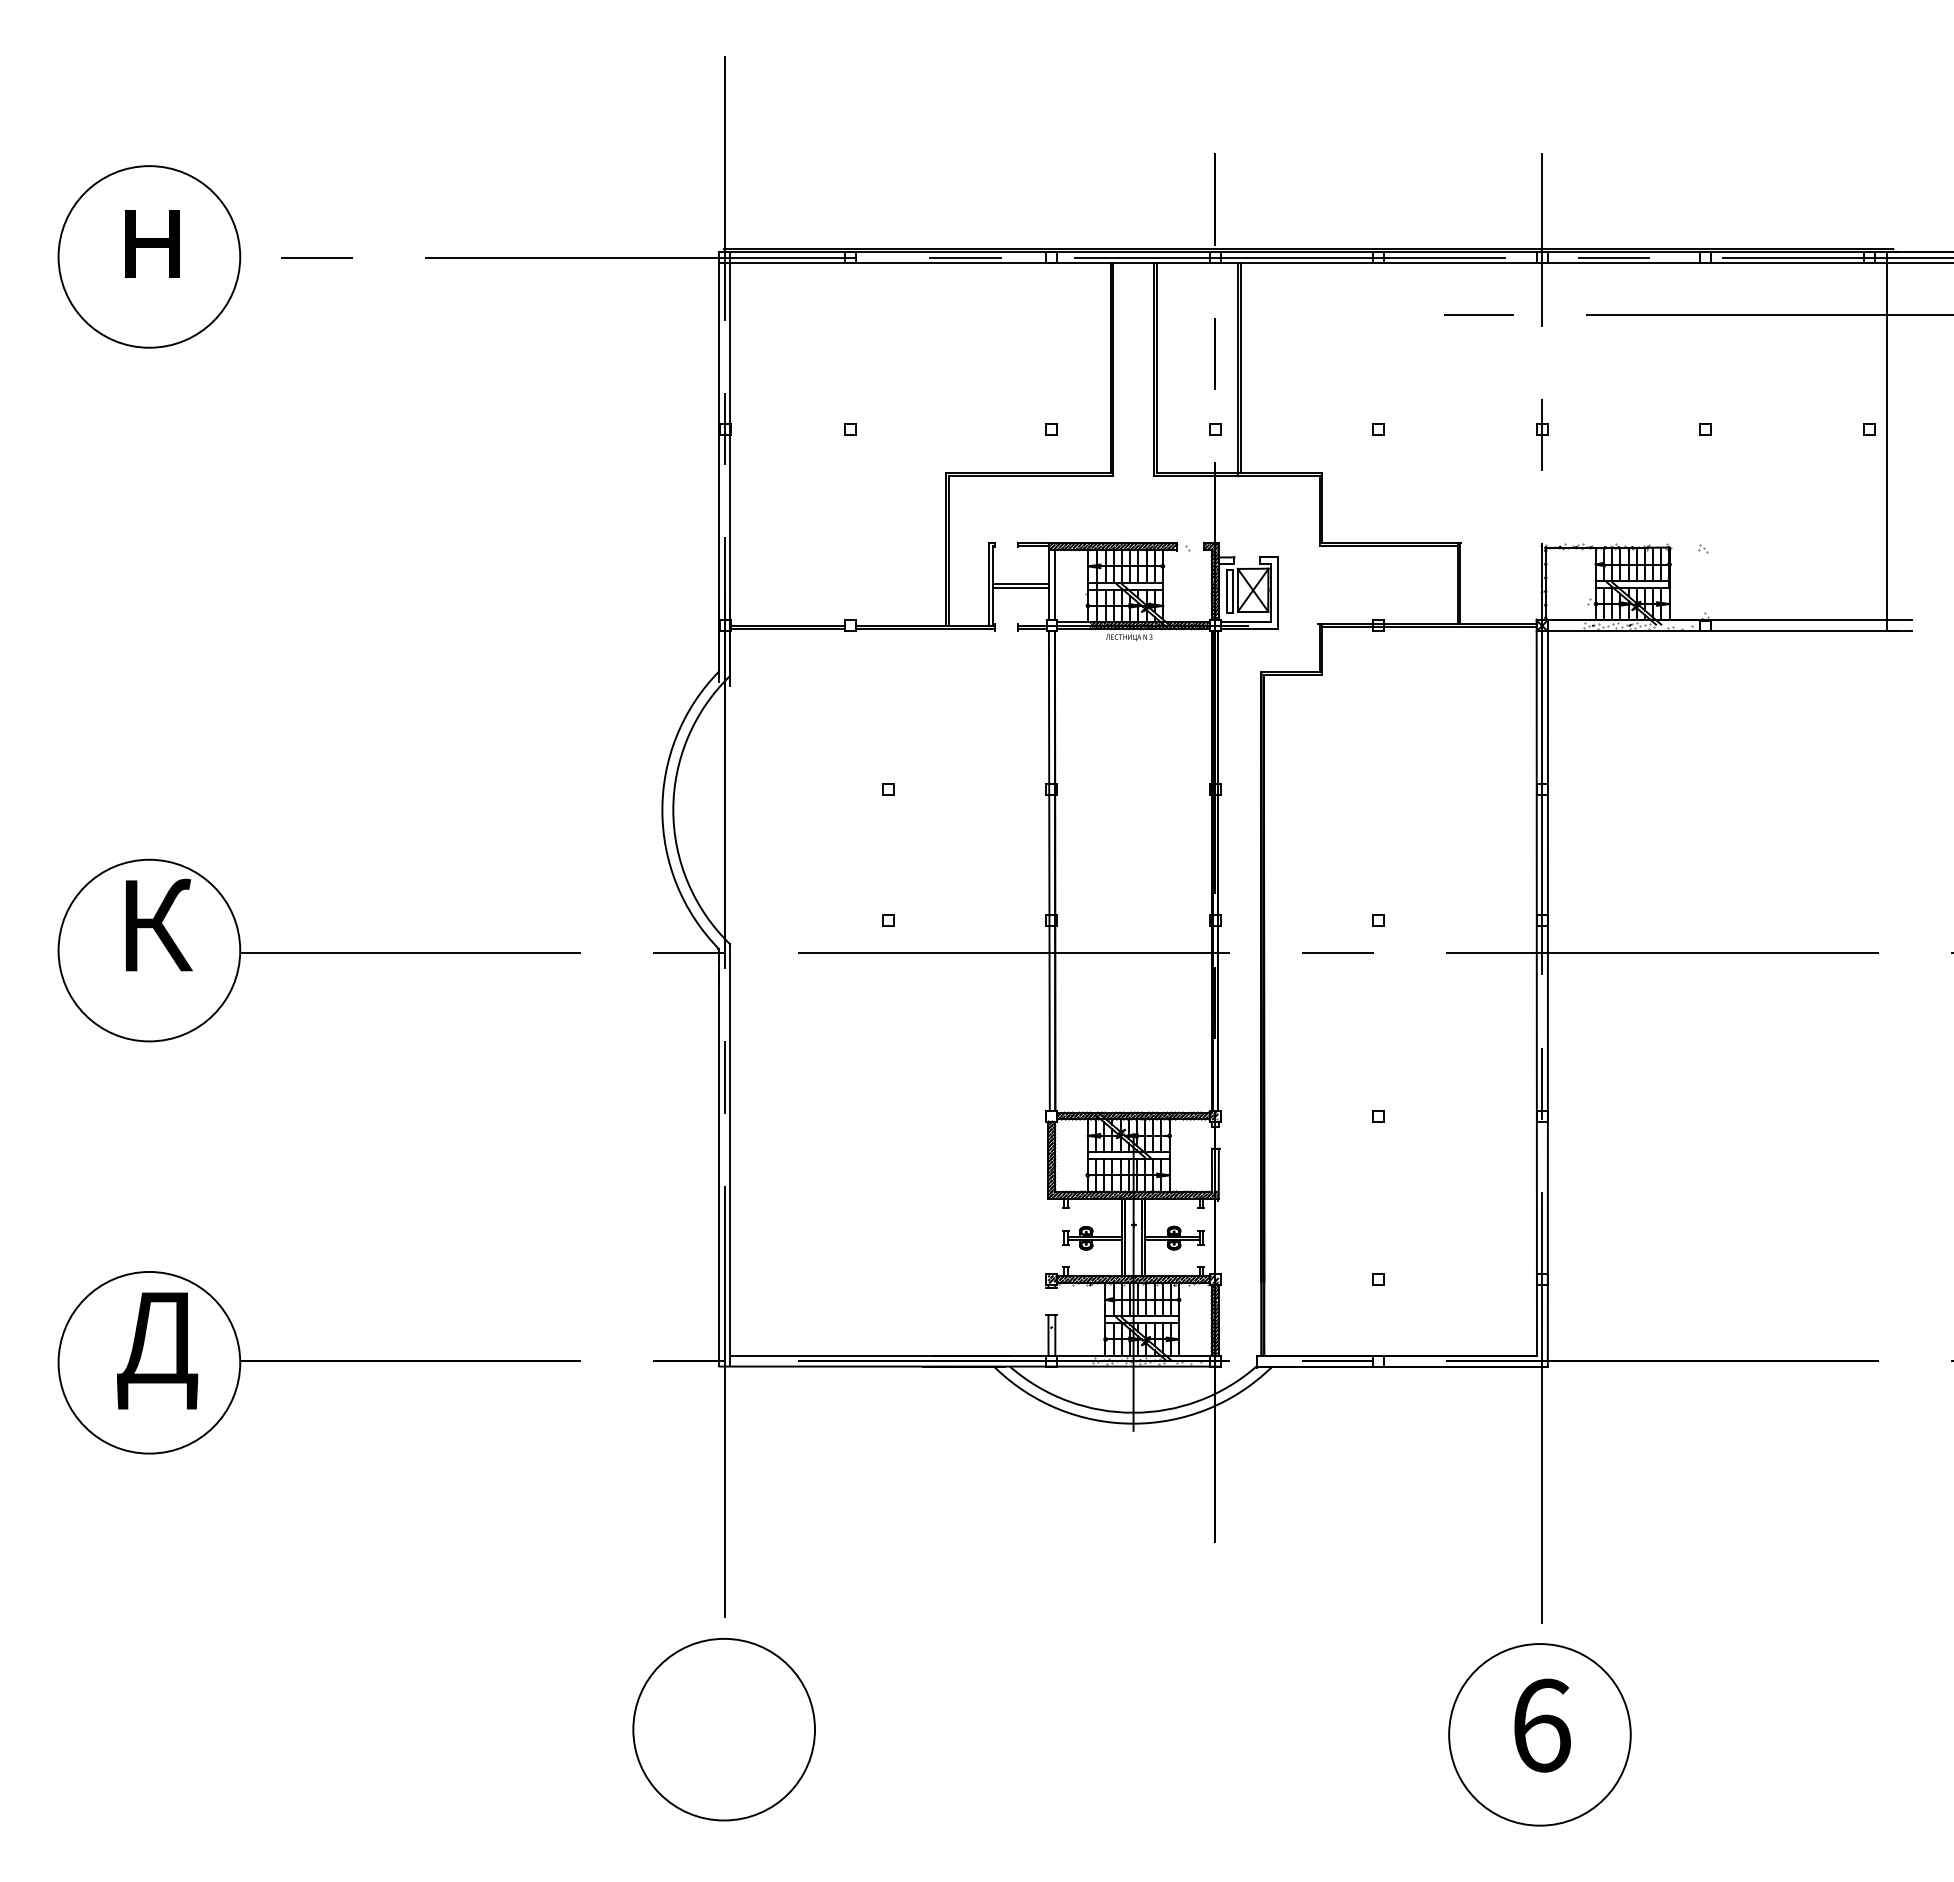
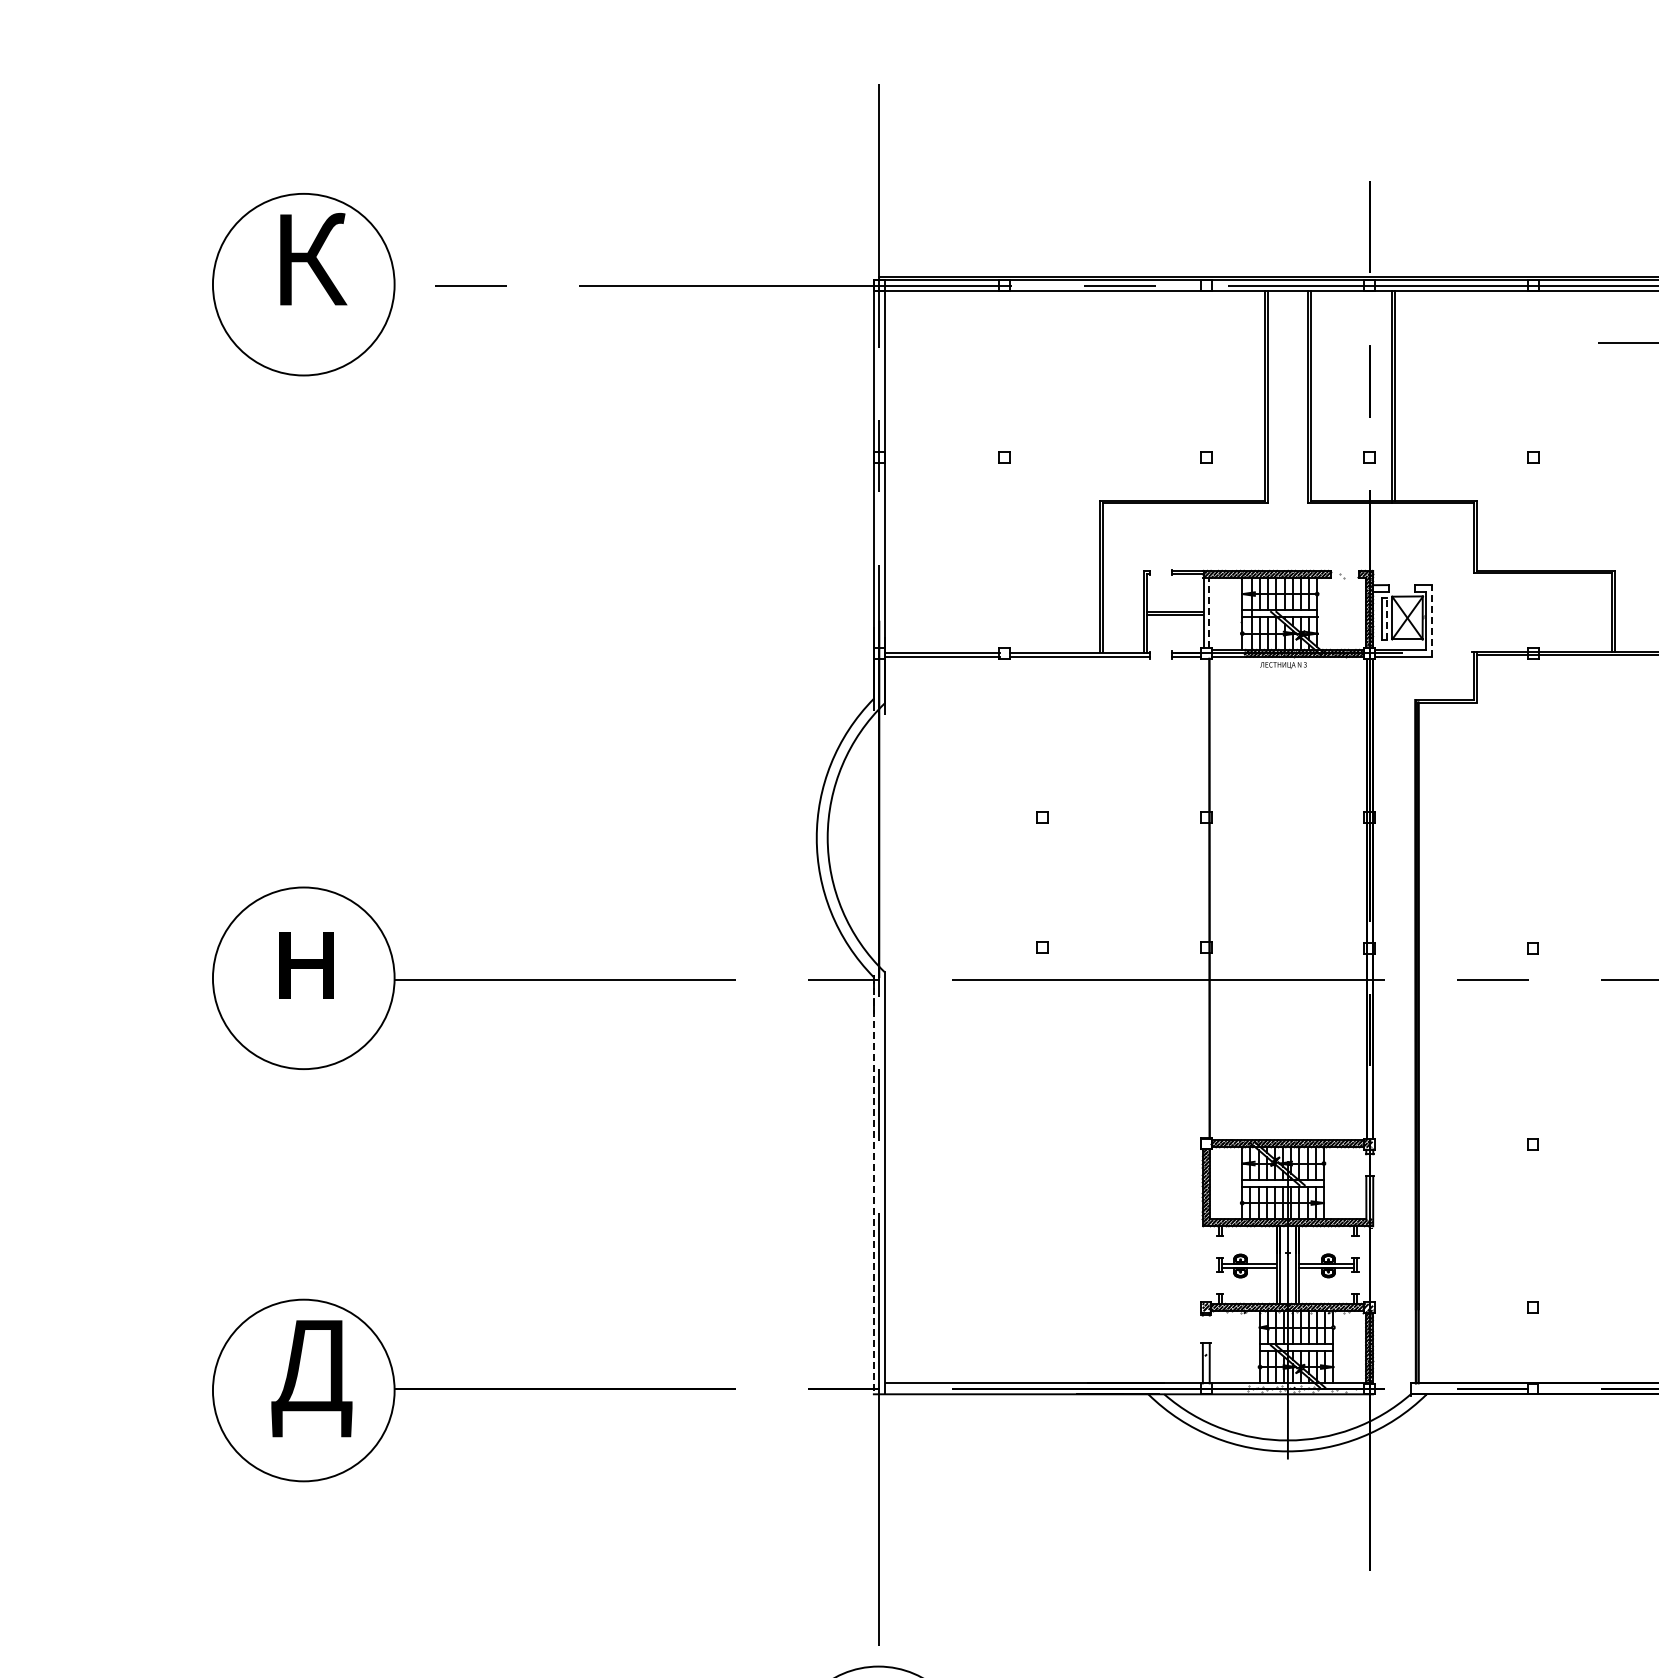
text: (158, 231) -> (312, 259), н -> К
line: (1055, 584) -> (1209, 612), solid -> dashed
line: (1232, 590) -> (1386, 618), solid -> dashed
line: (1278, 593) -> (1432, 621), solid -> dashed
line: (1048, 870) -> (1202, 898), removed
text: (158, 924) -> (312, 952), К -> н
line: (719, 1158) -> (873, 1186), solid -> dashed

